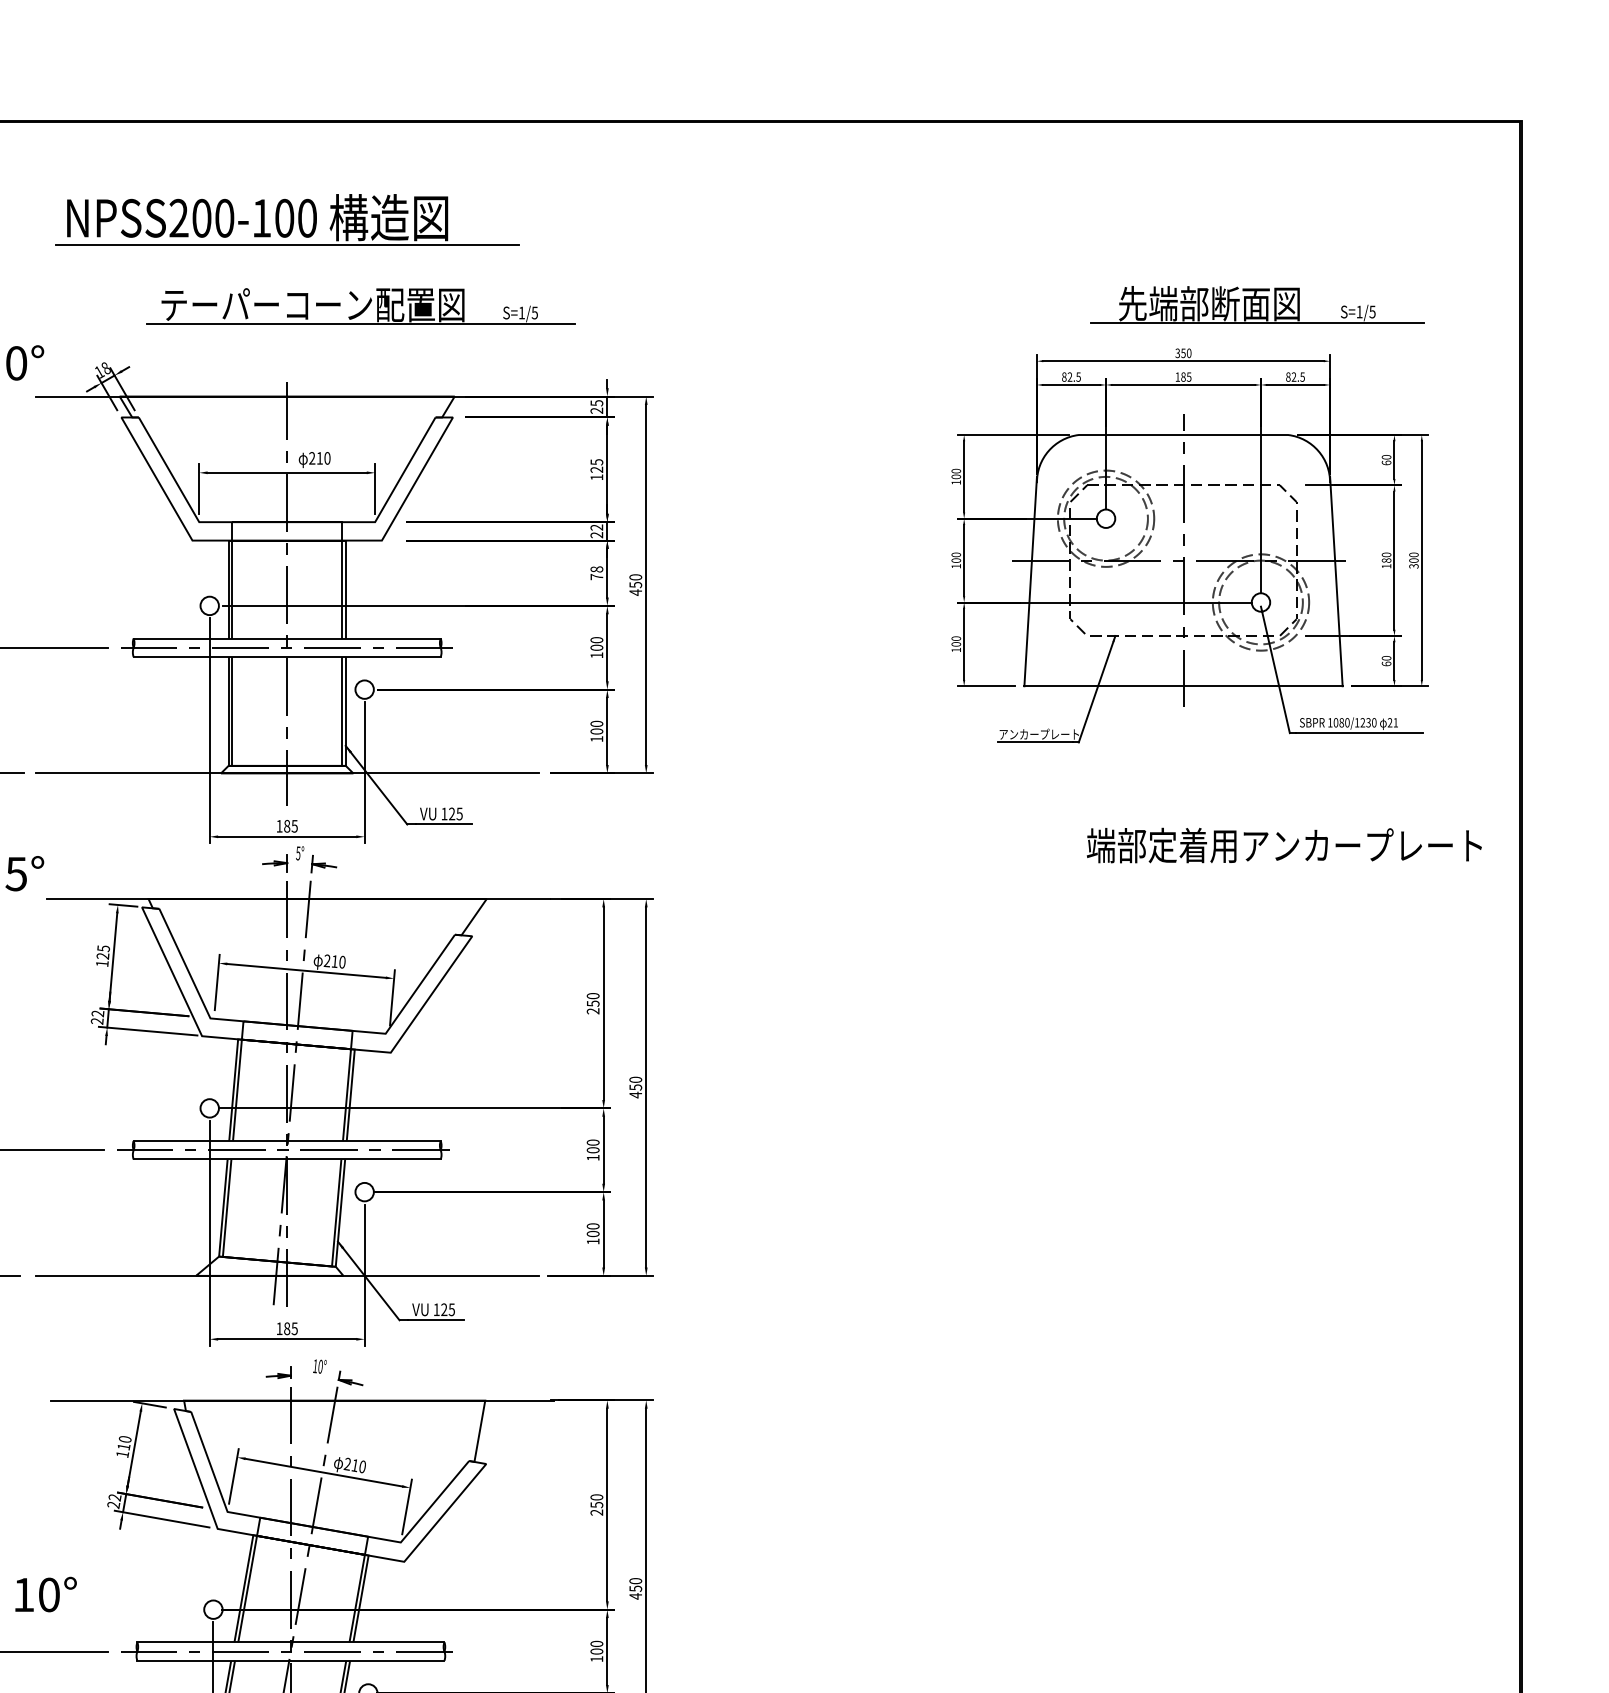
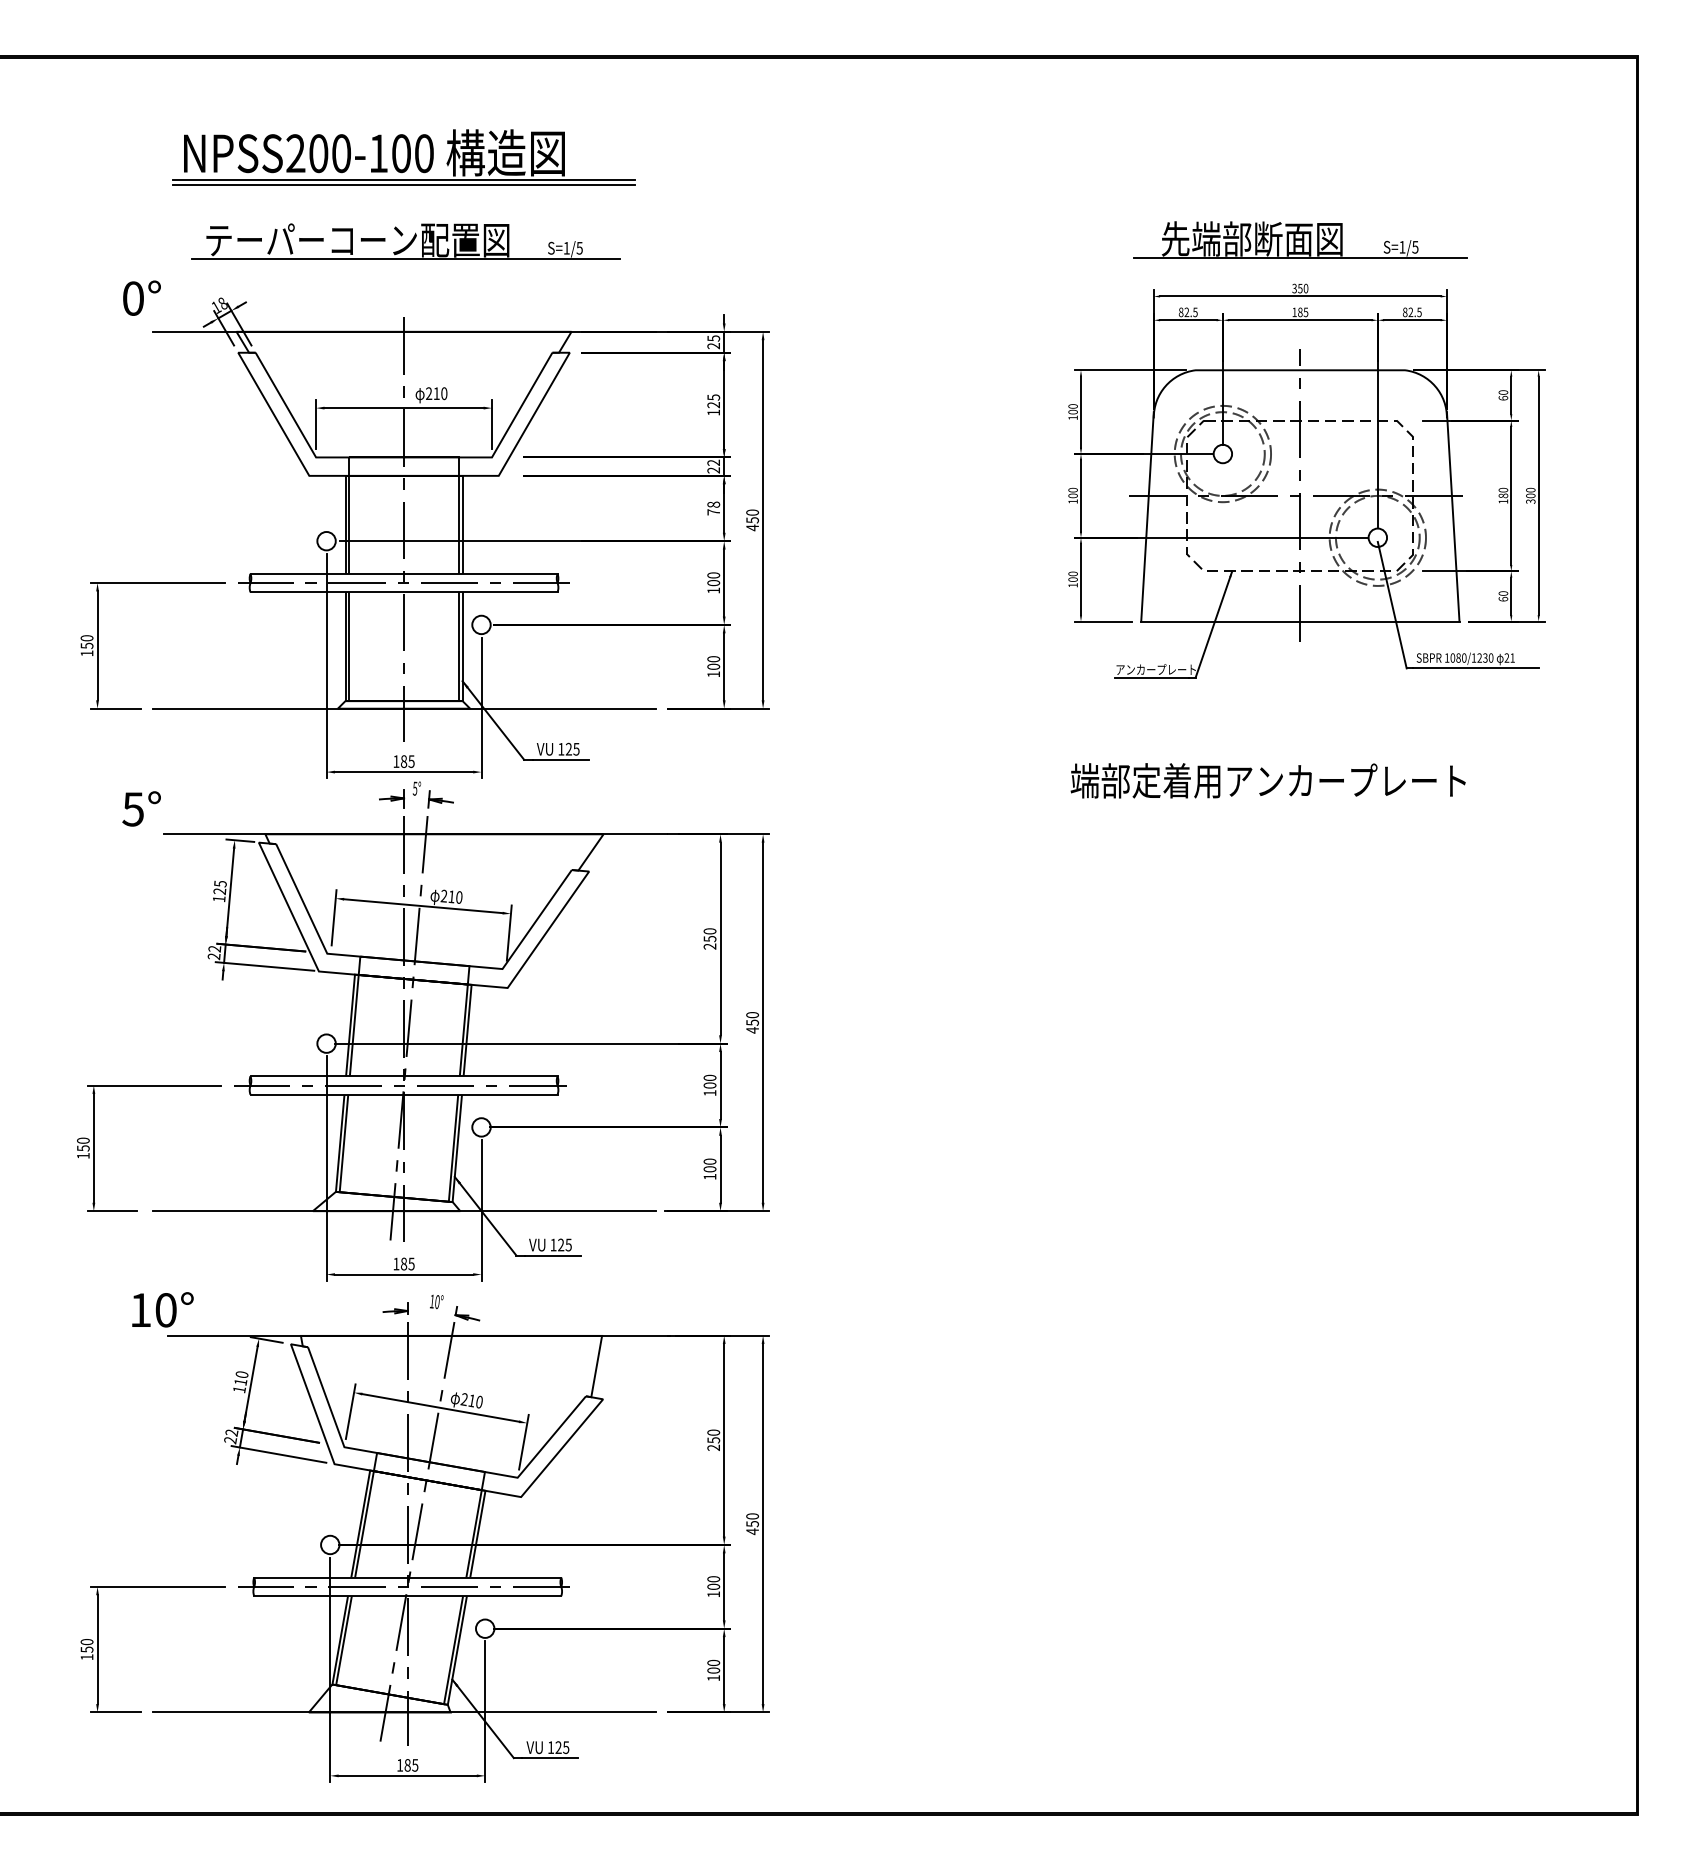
line: (286, 249) -> (403, 184), added
part: (1257, 304) -> (1300, 239), moved
part: (360, 306) -> (405, 241), moved
text: (1283, 845) -> (1267, 780), moved
text: (45, 1594) -> (162, 1309), moved

